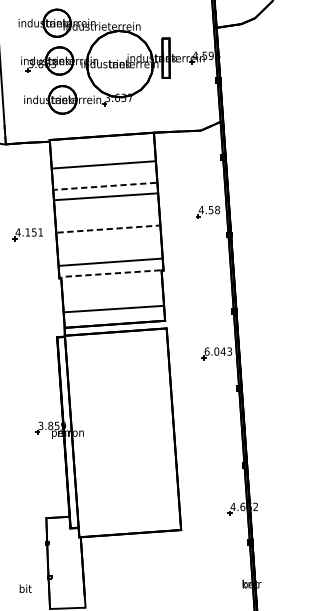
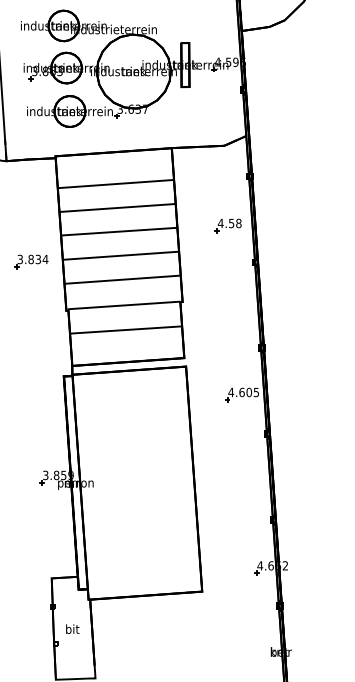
line: (105, 186) -> (117, 208), dashed -> solid
line: (105, 196) -> (118, 231), moved
part: (207, 211) -> (227, 225), moved
line: (107, 228) -> (120, 255), dashed -> solid
text: (29, 232) -> (32, 259), 4.151 -> 3.834
line: (110, 262) -> (122, 279), moved
line: (110, 273) -> (123, 305), dashed -> solid
line: (113, 308) -> (125, 329), moved
text: (218, 351) -> (243, 392), 6.043 -> 4.605
text: (25, 588) -> (72, 628), moved

